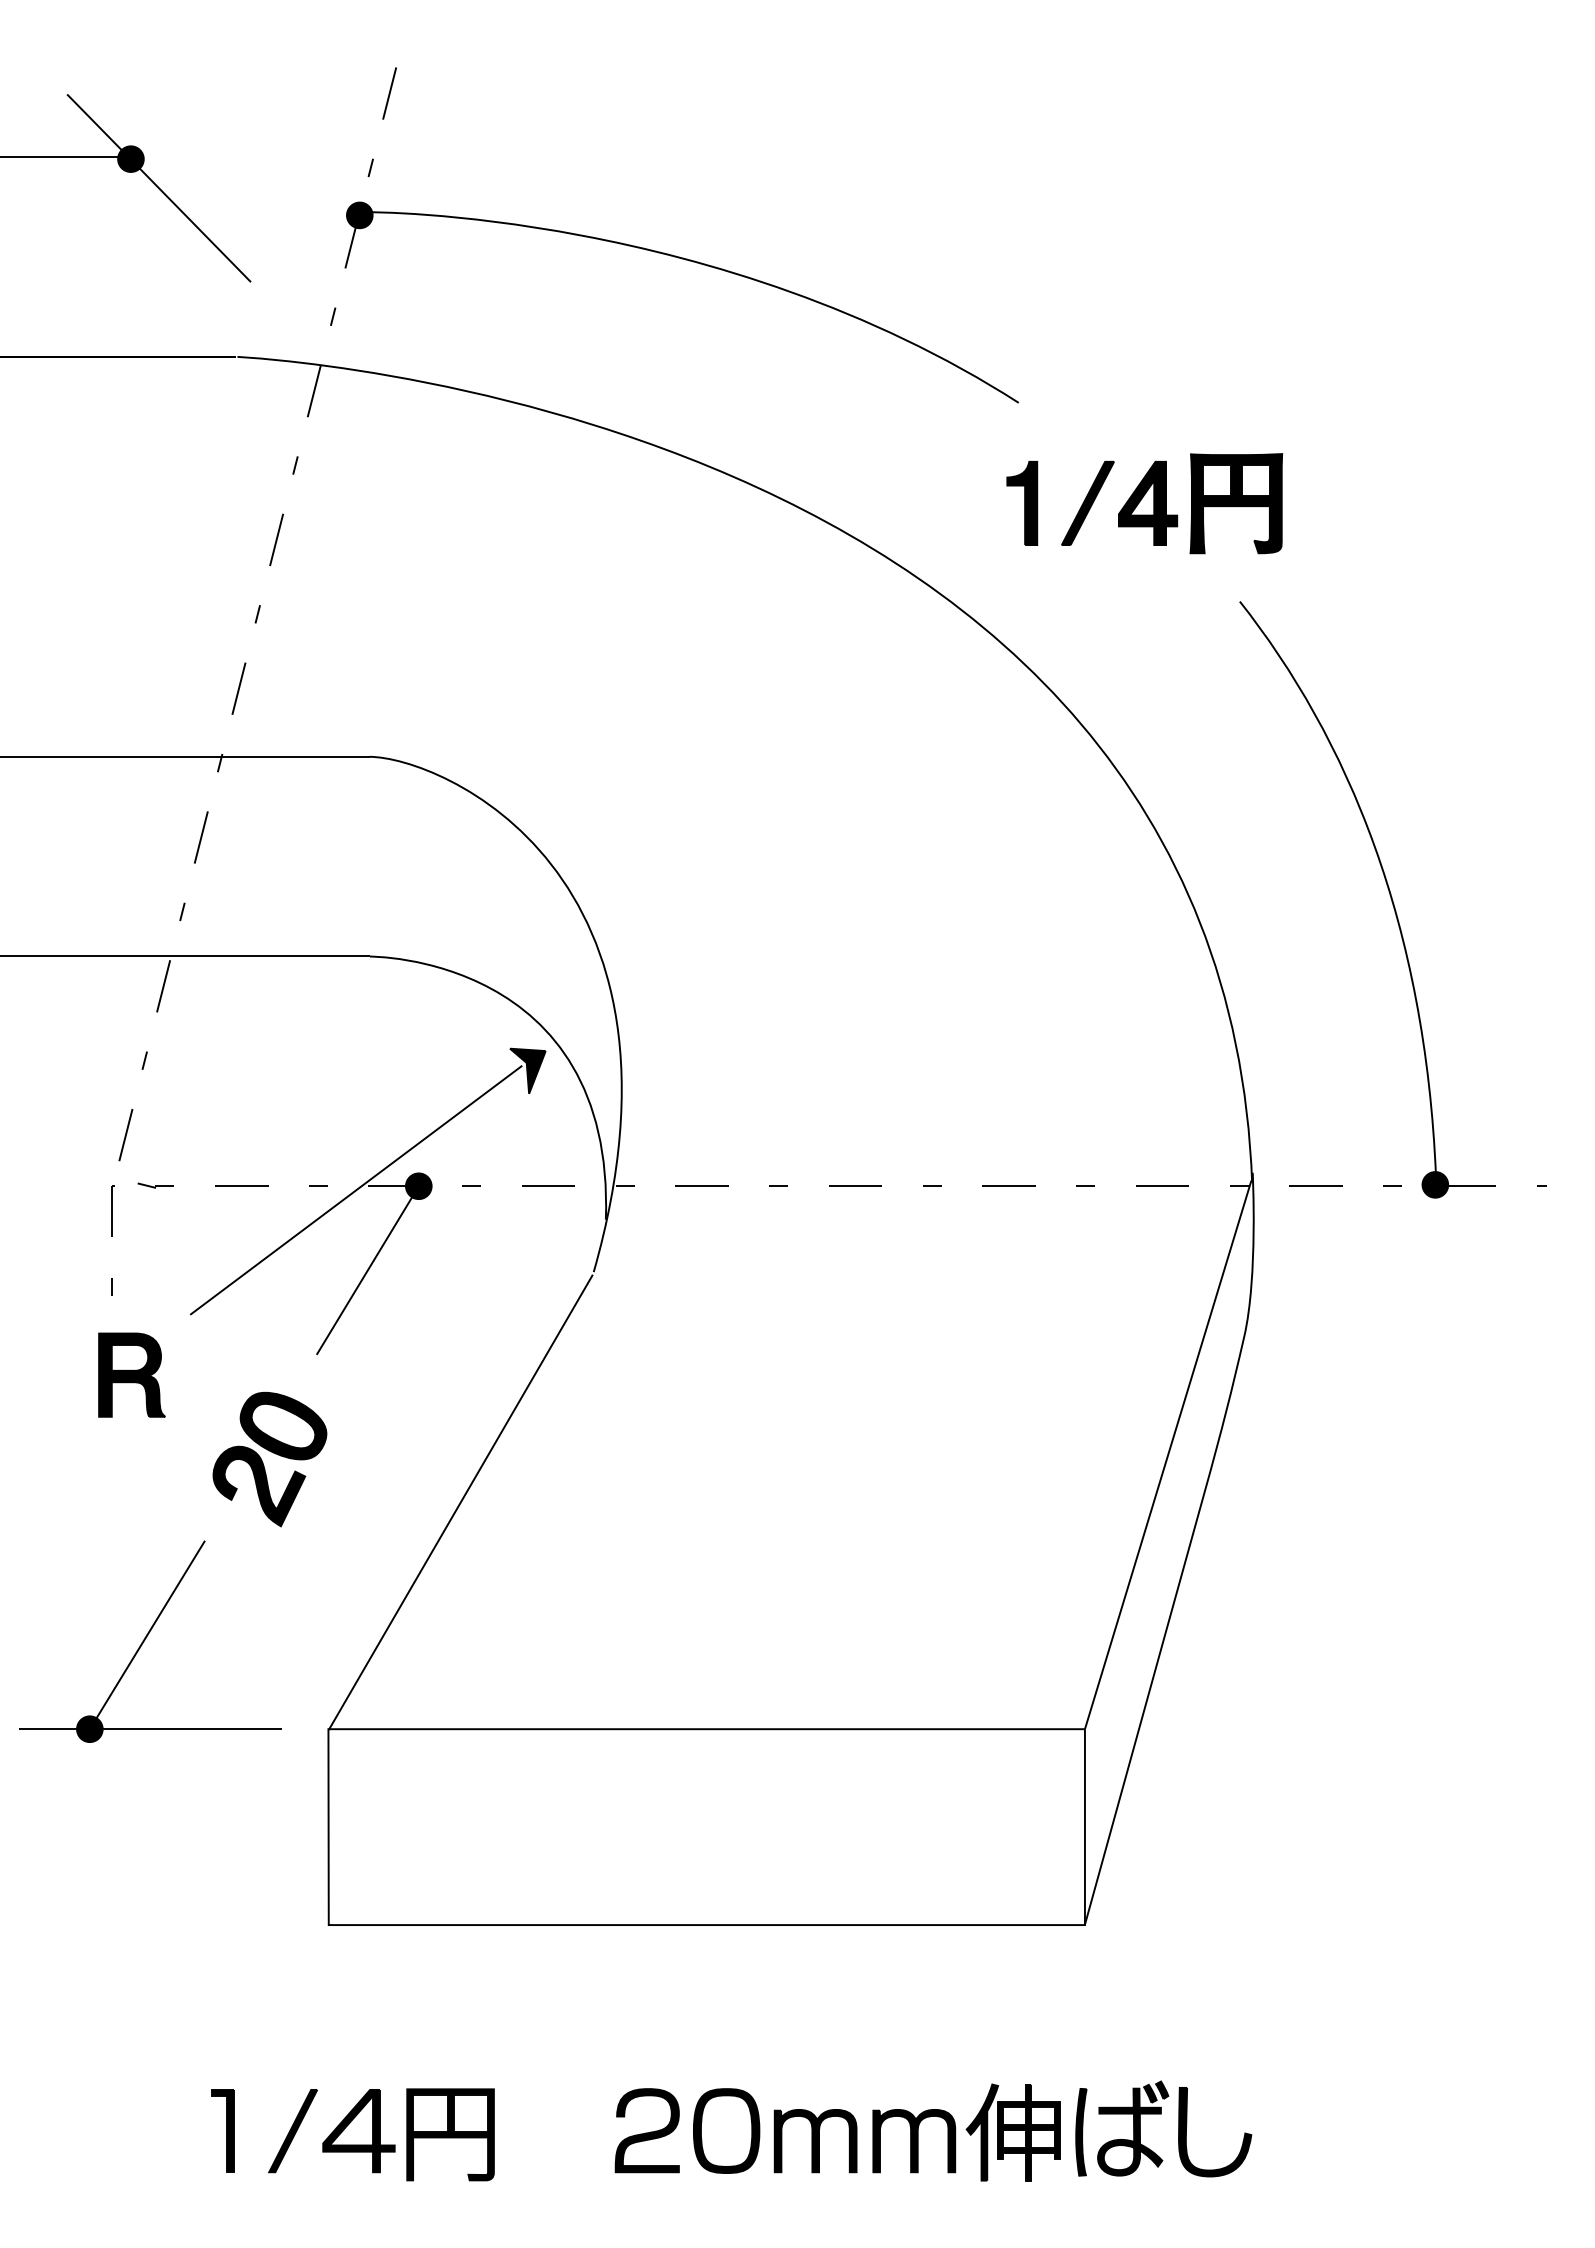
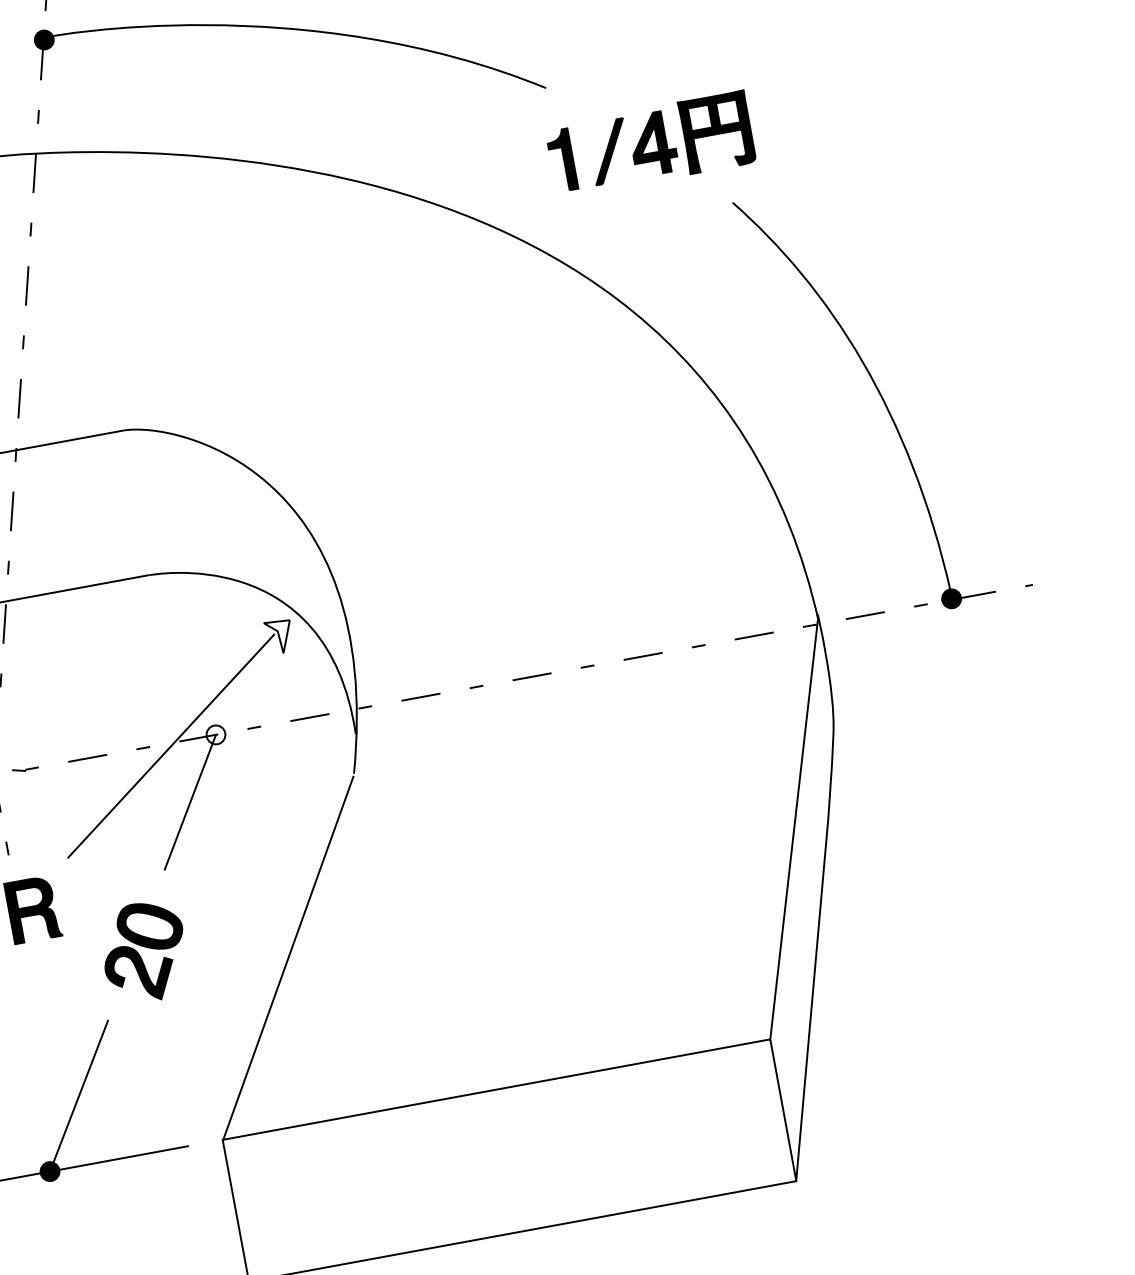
fill: (527, 1070) -> (279, 636), removed
fill: (418, 1186) -> (215, 735), removed

